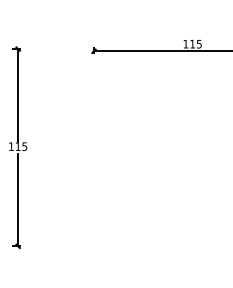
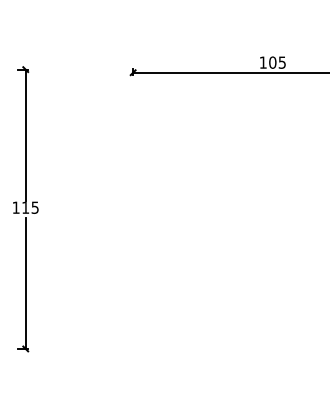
text: (192, 44) -> (272, 62), 115 -> 105

